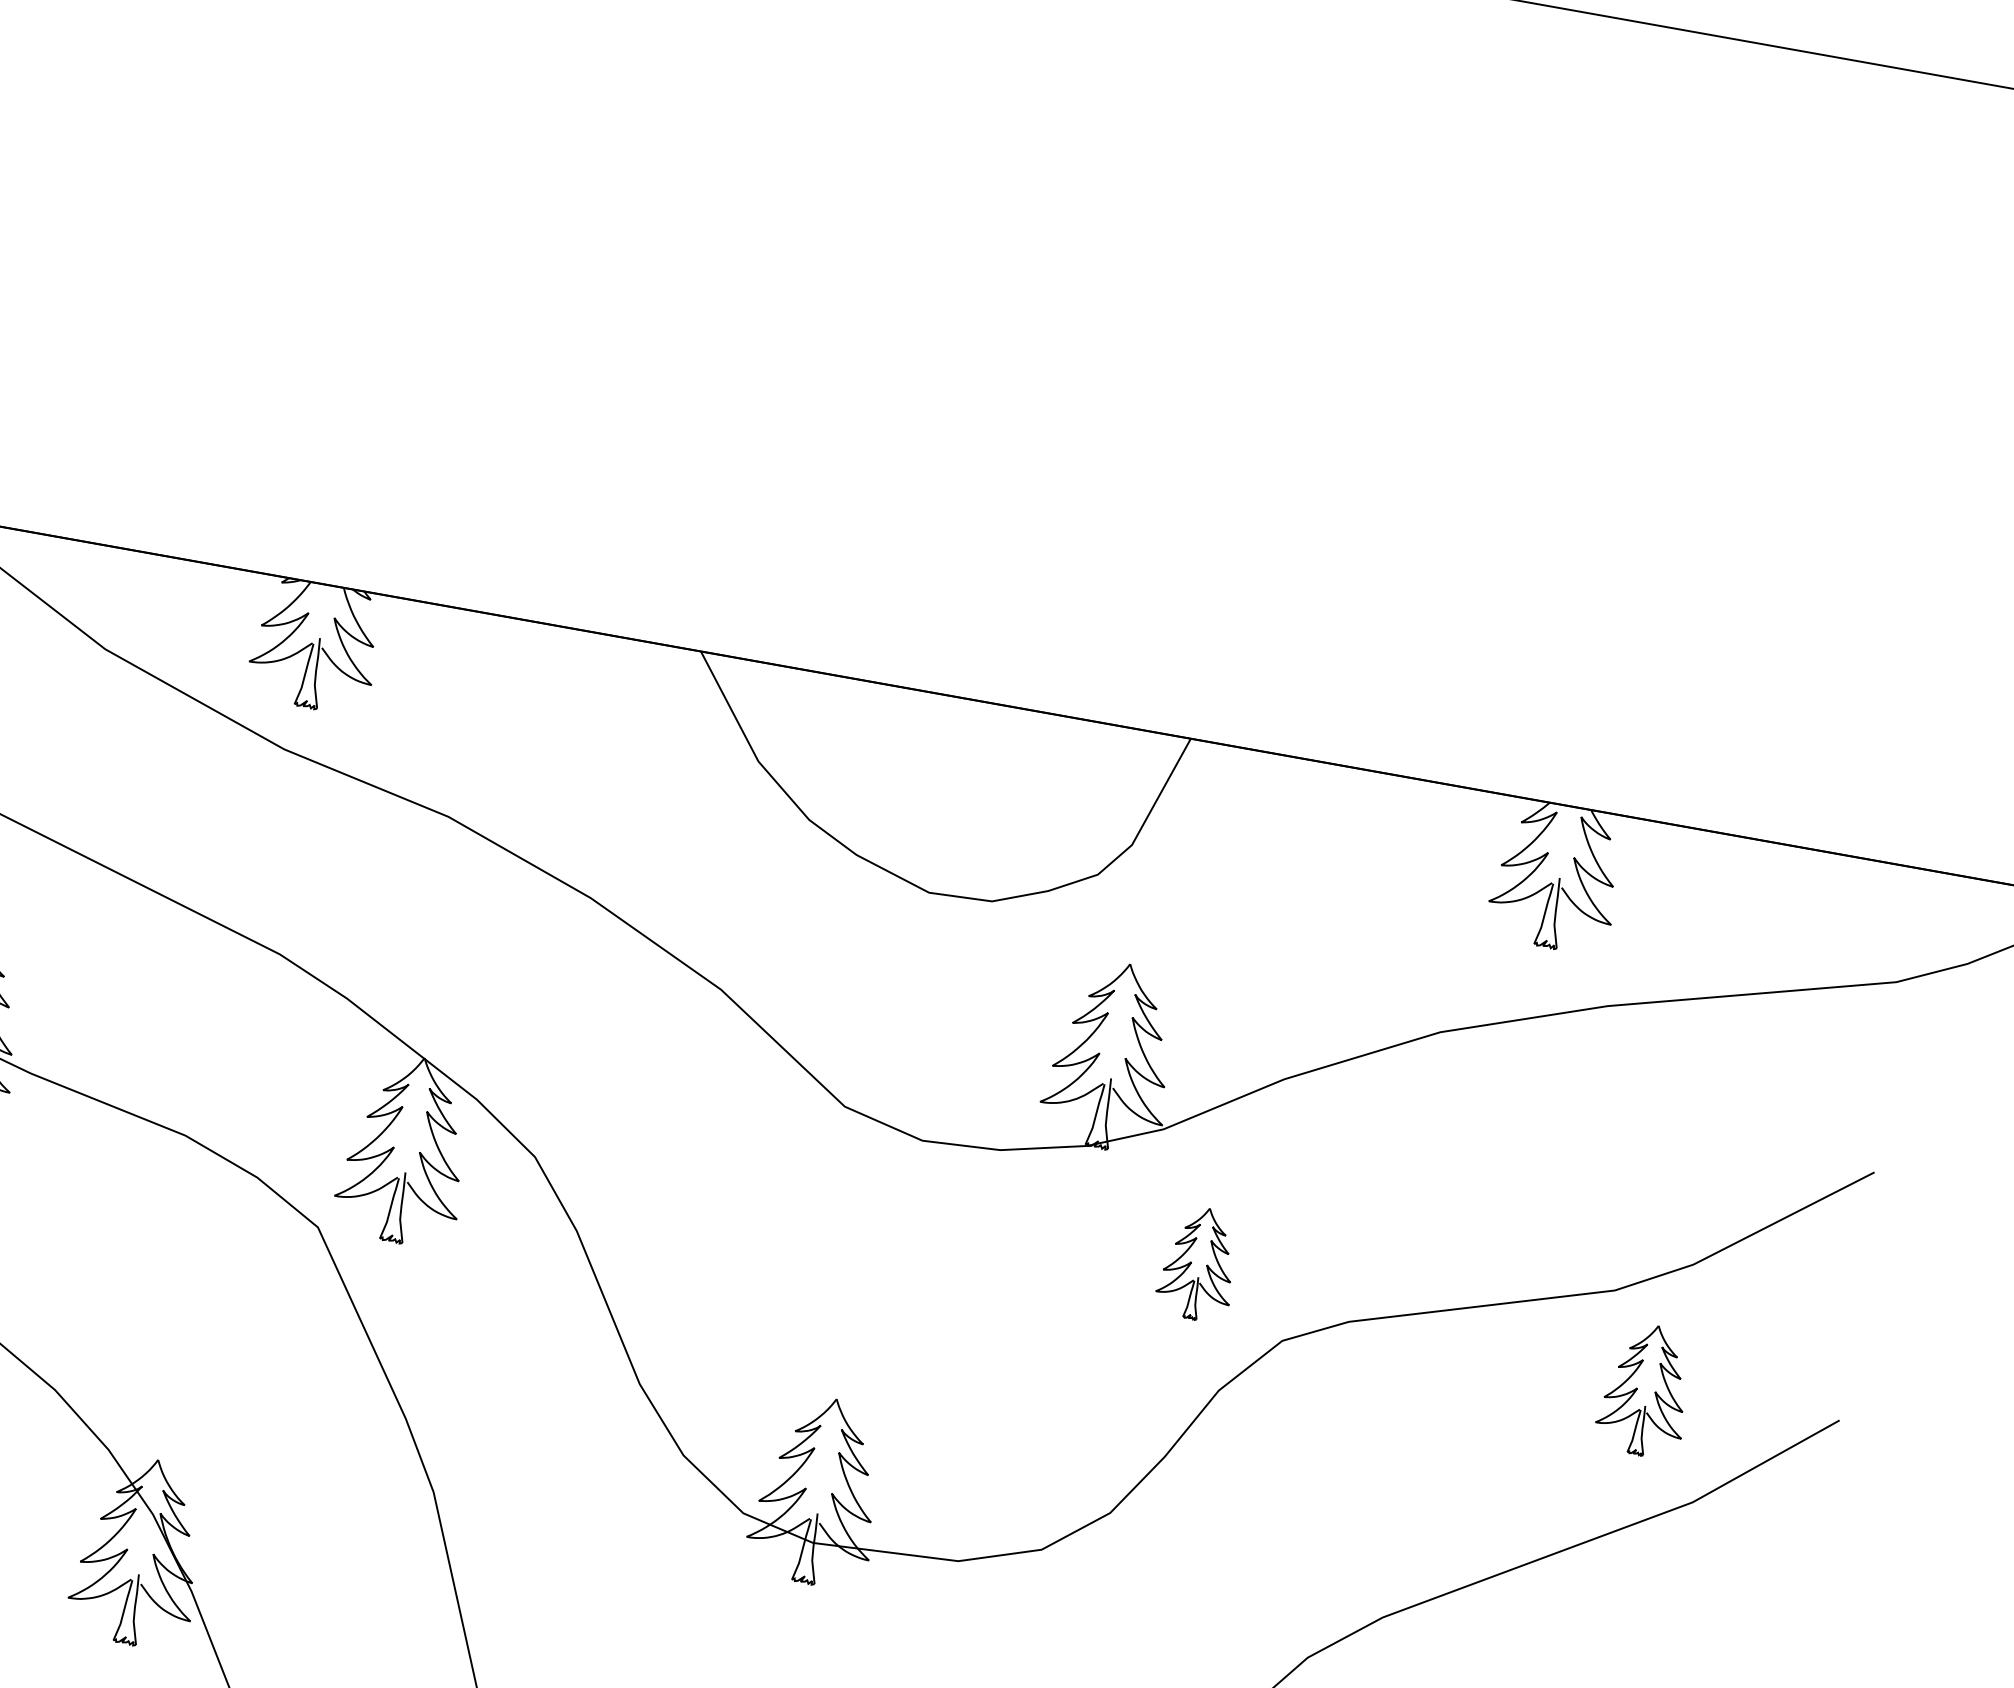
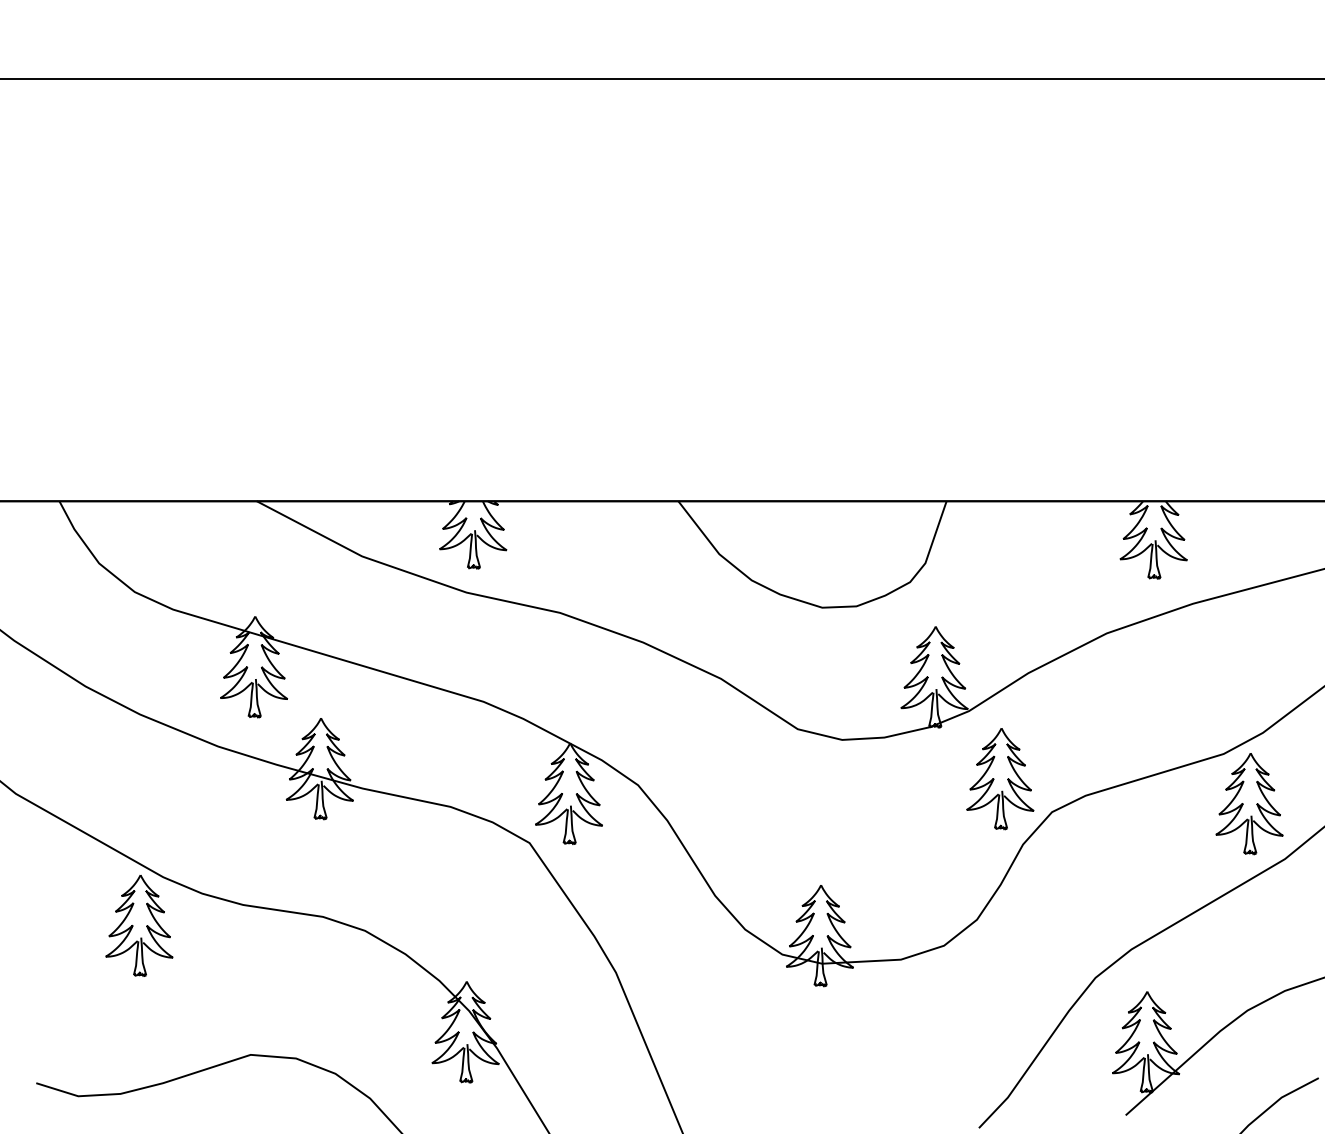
part: (1198, 1264) -> (1000, 779), size x1.67
part: (1645, 1391) -> (1249, 804), size x1.43

